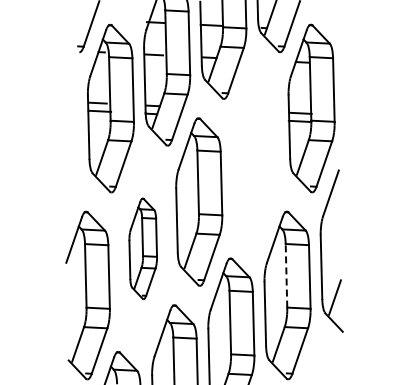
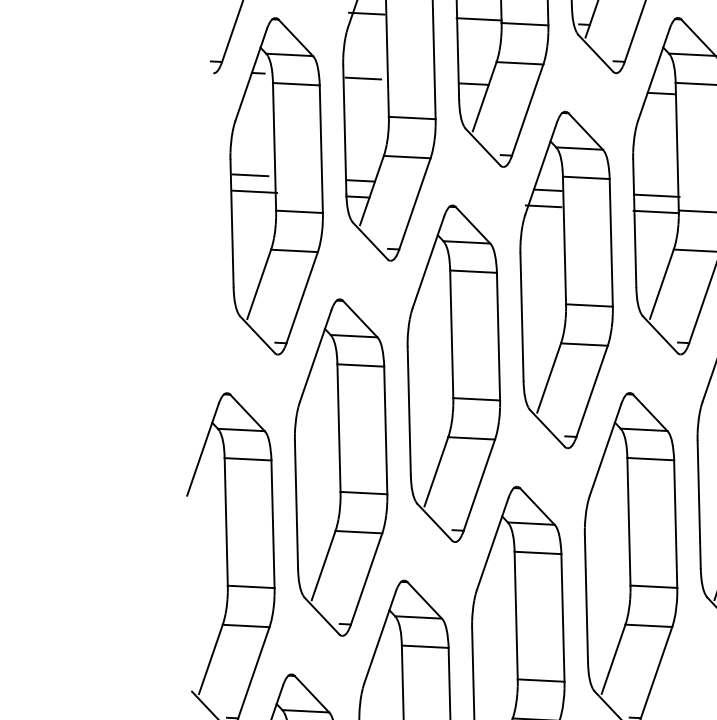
part: (255, 154) -> (566, 278), added
part: (143, 248) -> (342, 466), size x1.67
line: (286, 275) -> (628, 521), dashed -> solid

